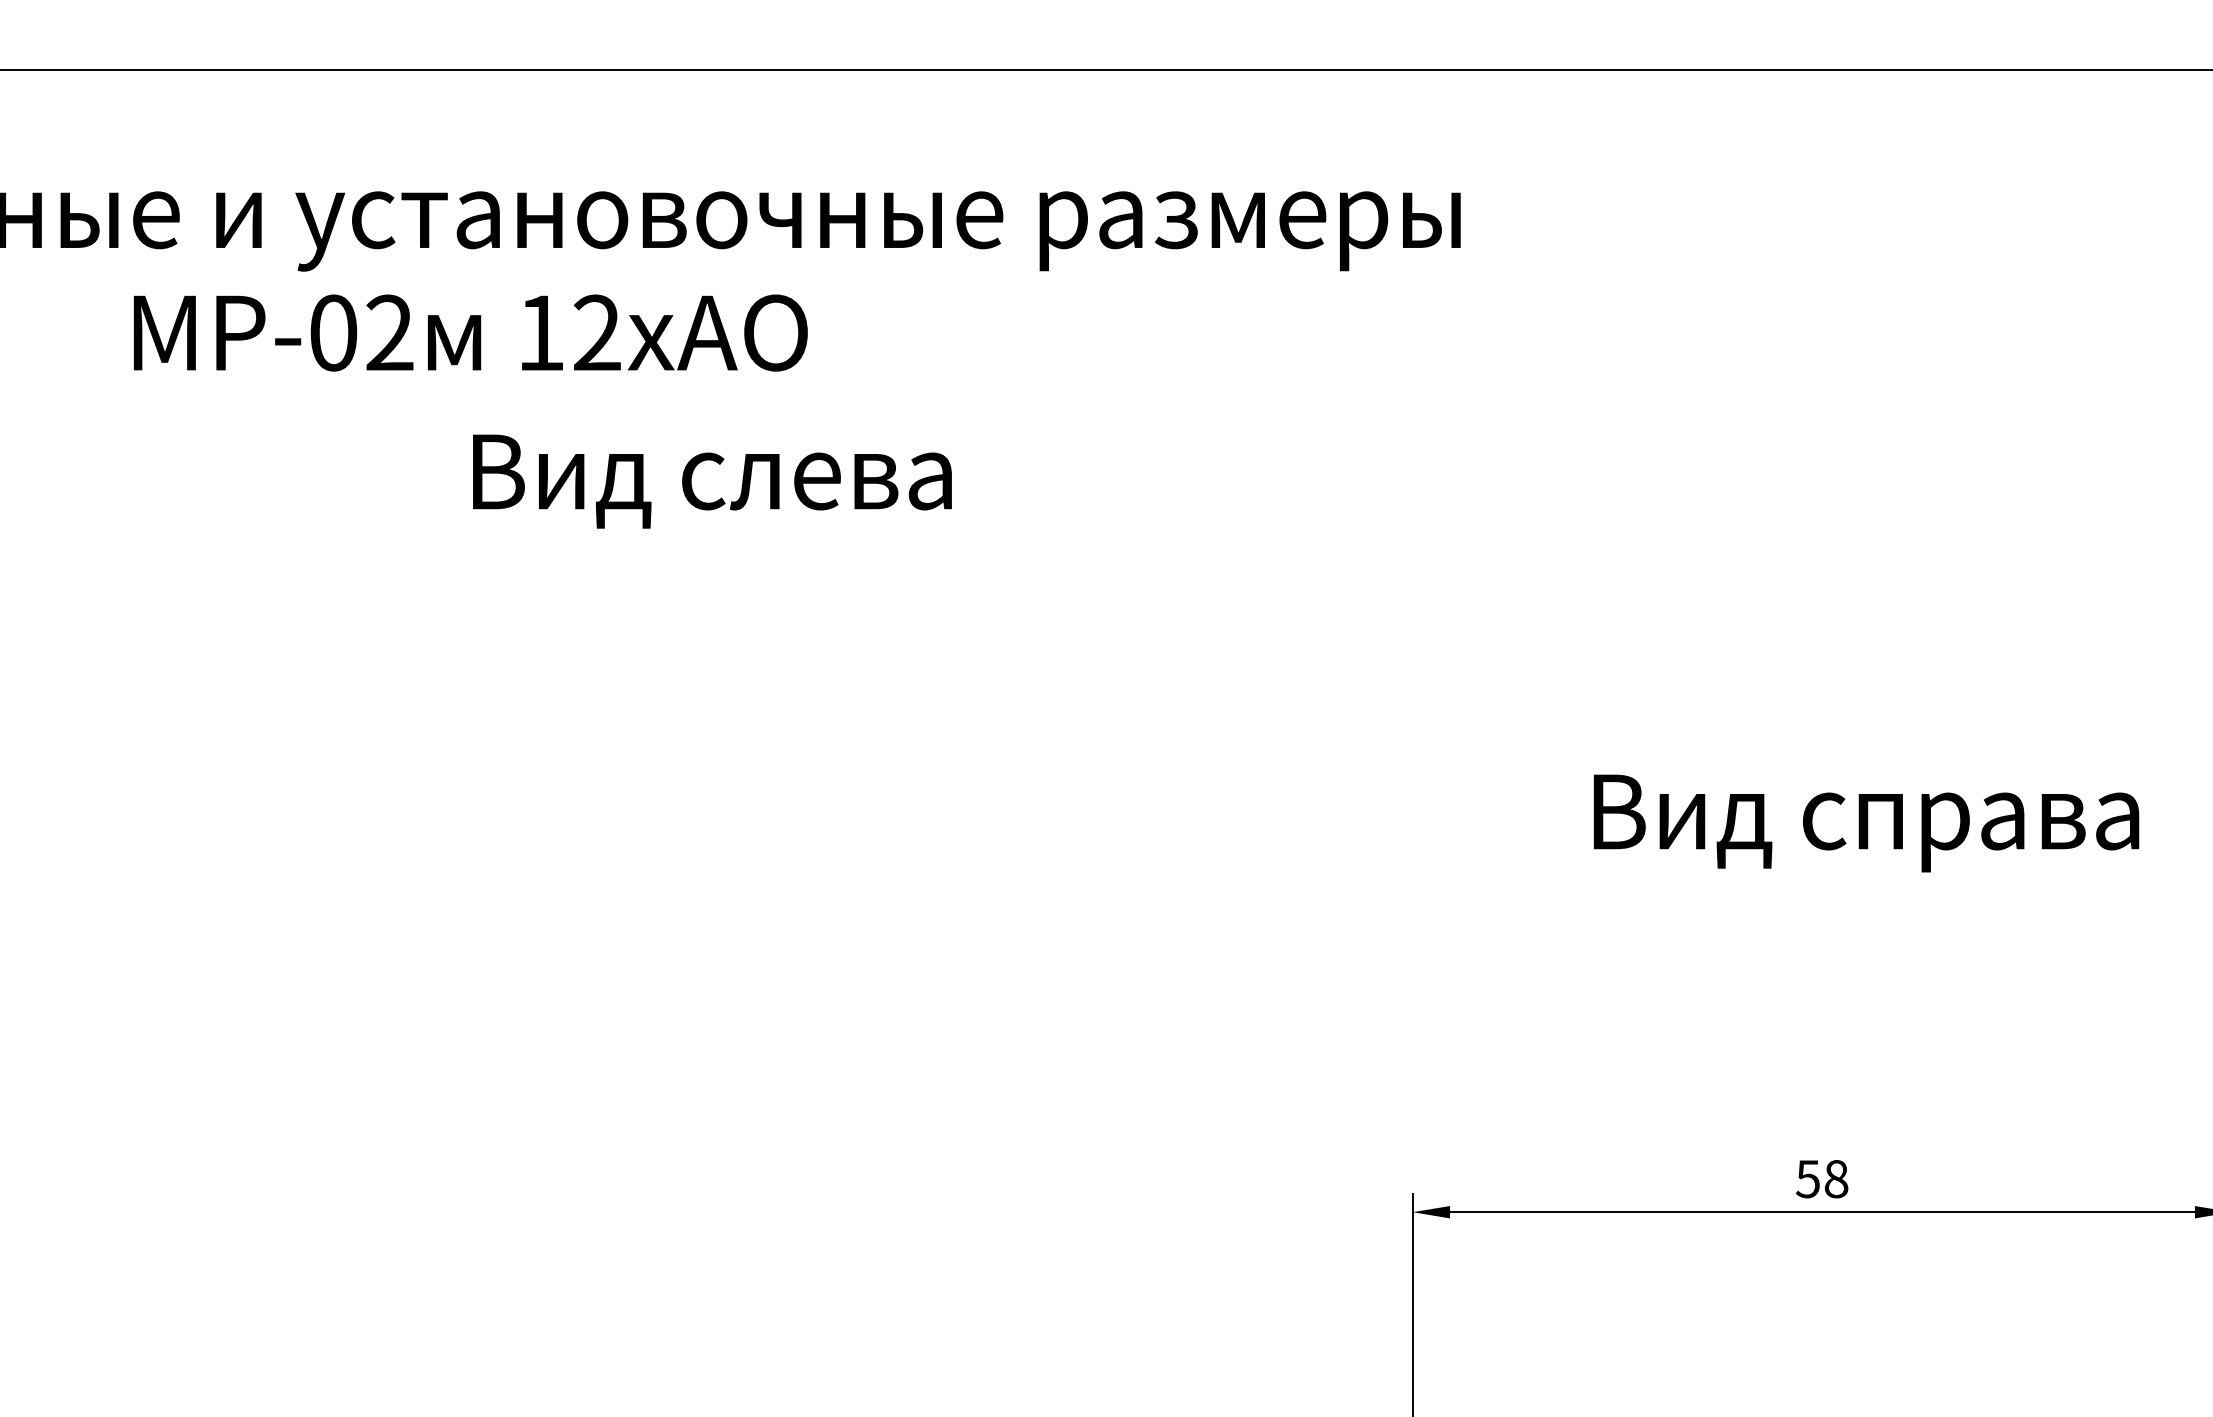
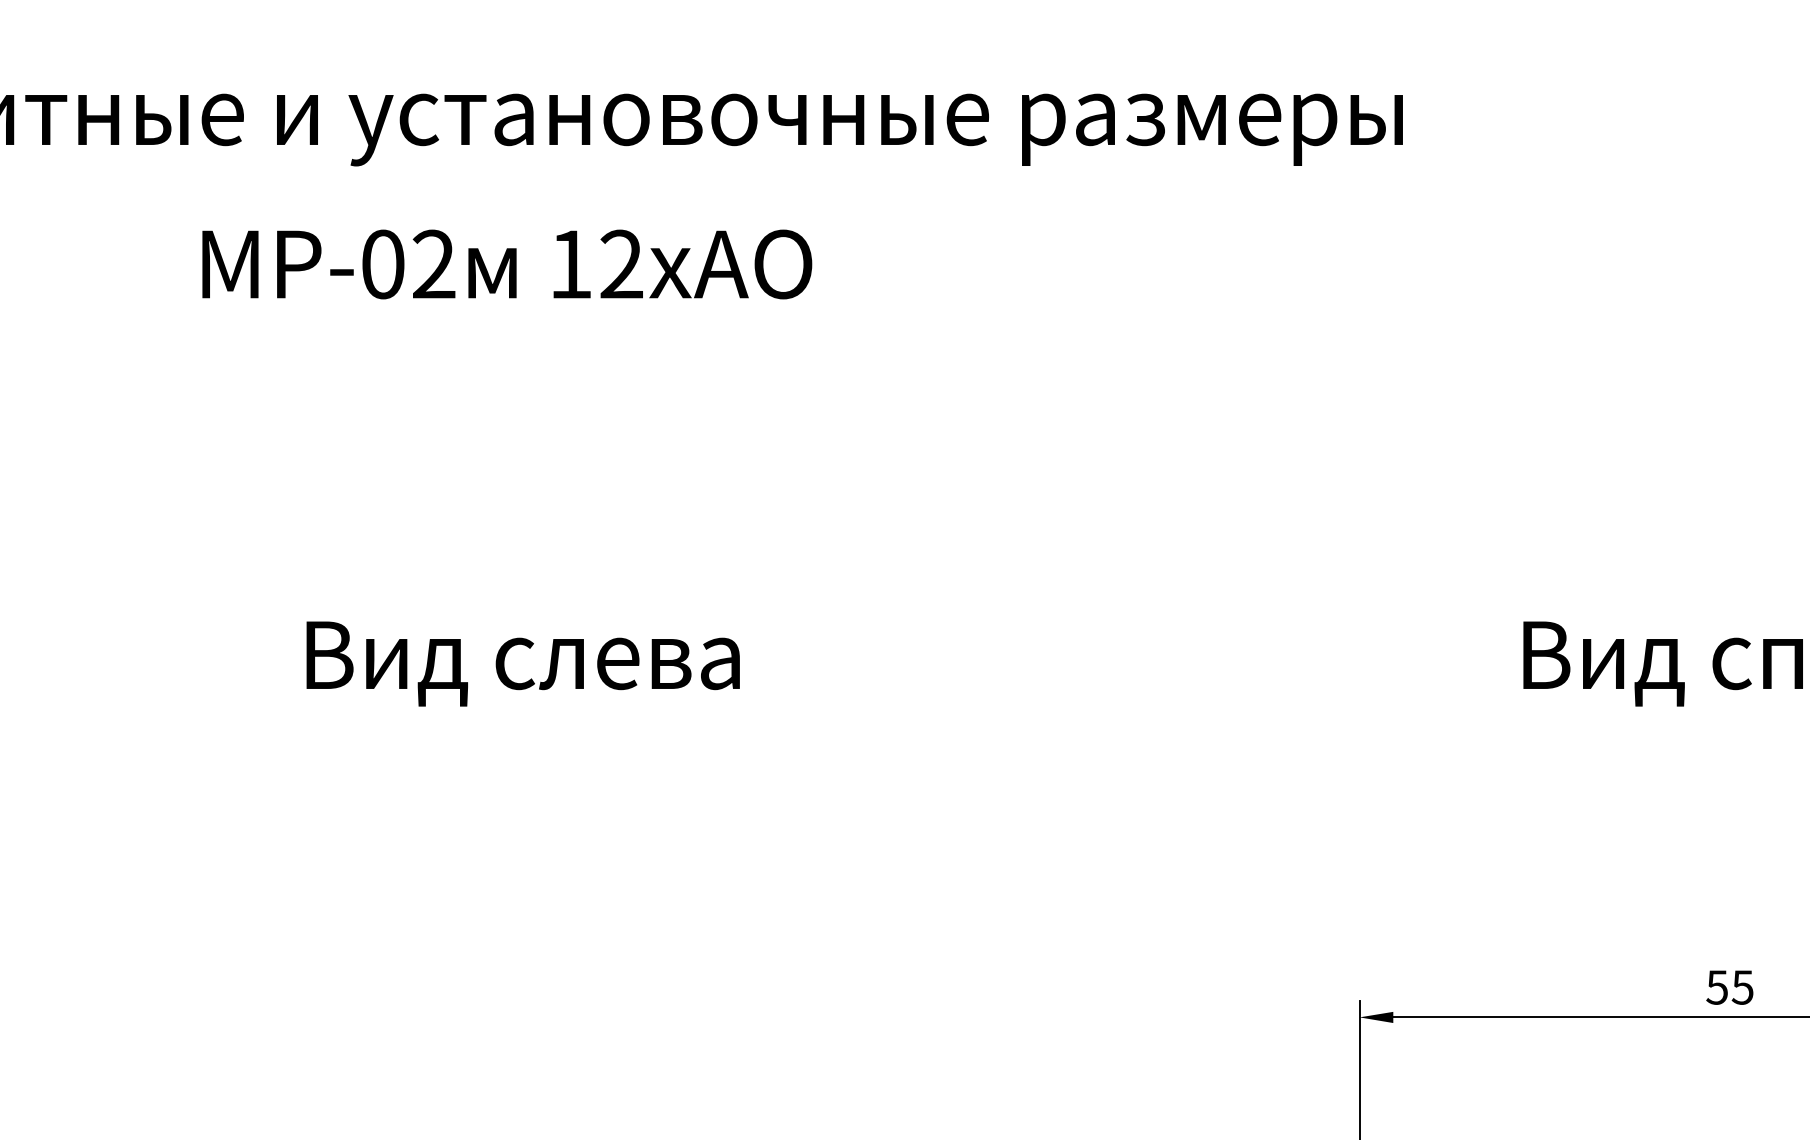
text: (470, 332) -> (506, 263), moved
text: (712, 481) -> (523, 663), moved
text: (1836, 1179) -> (1742, 987), 58 -> 55

